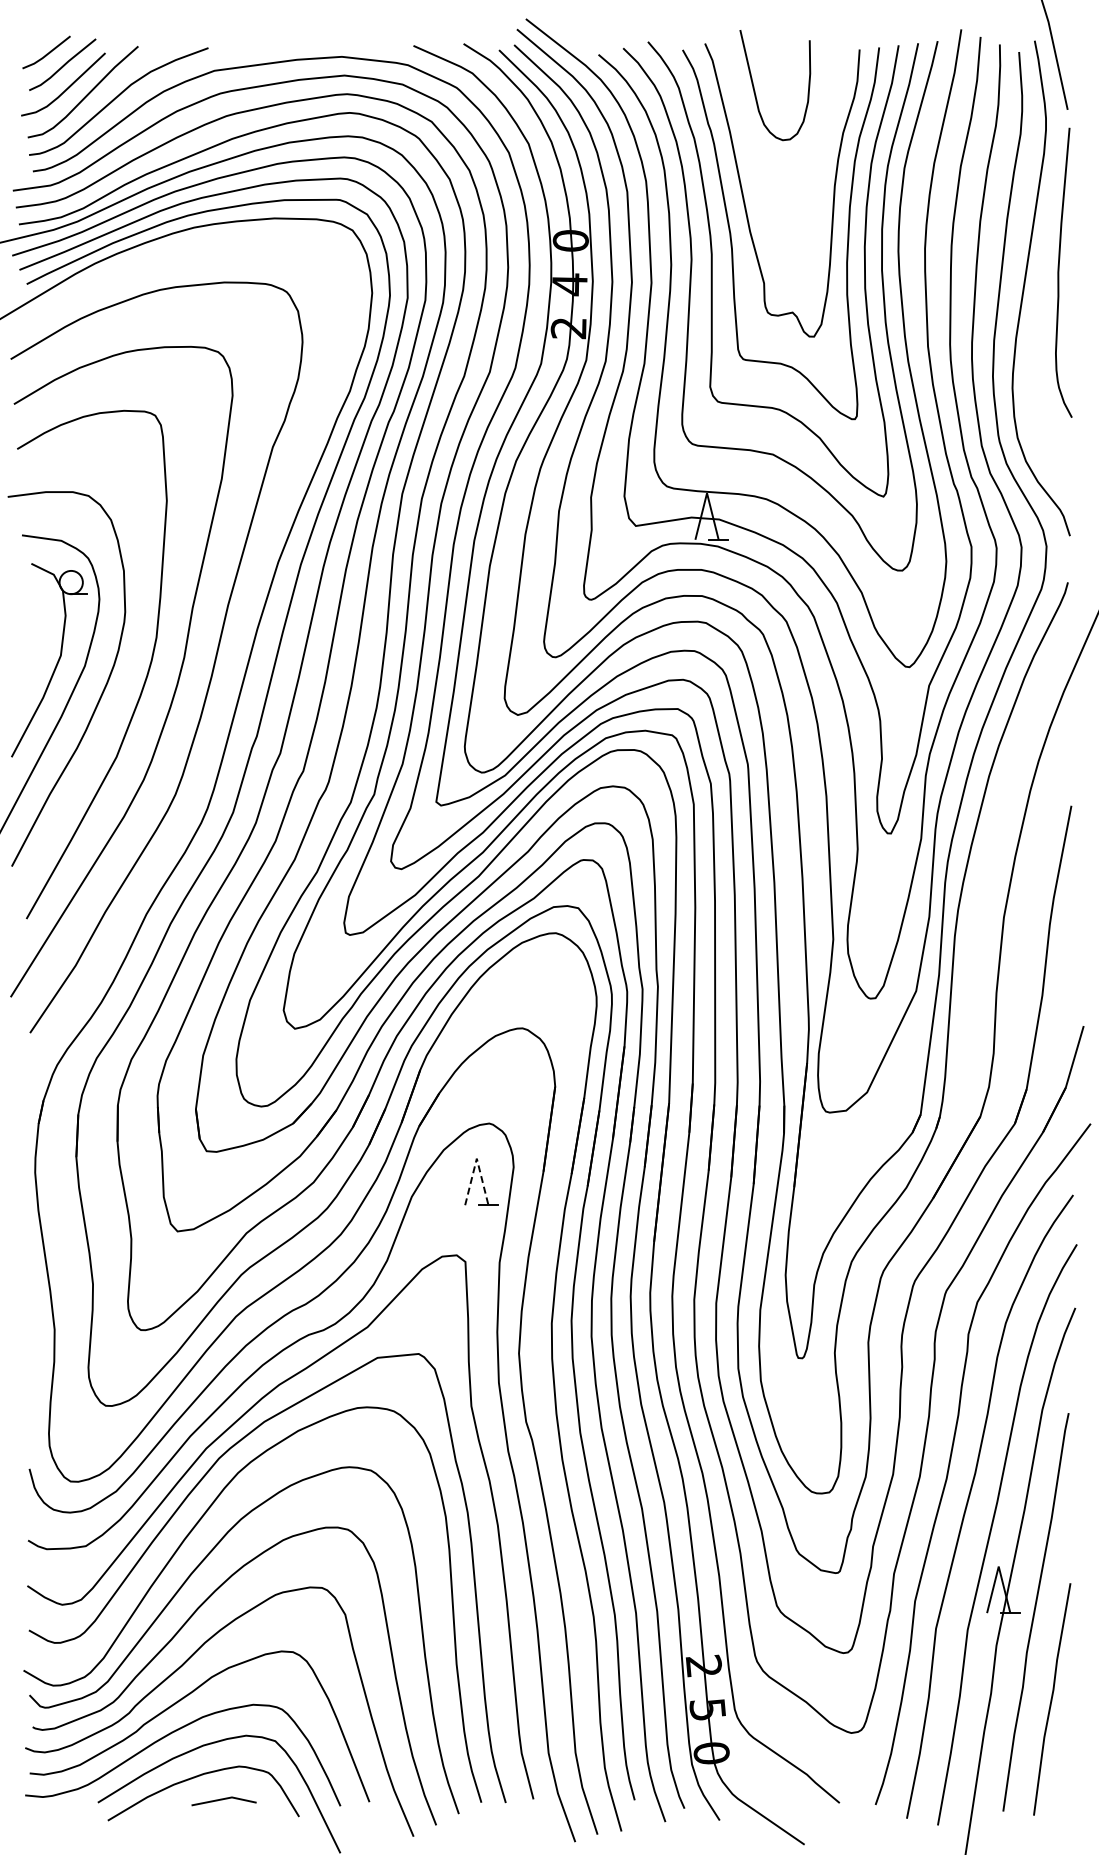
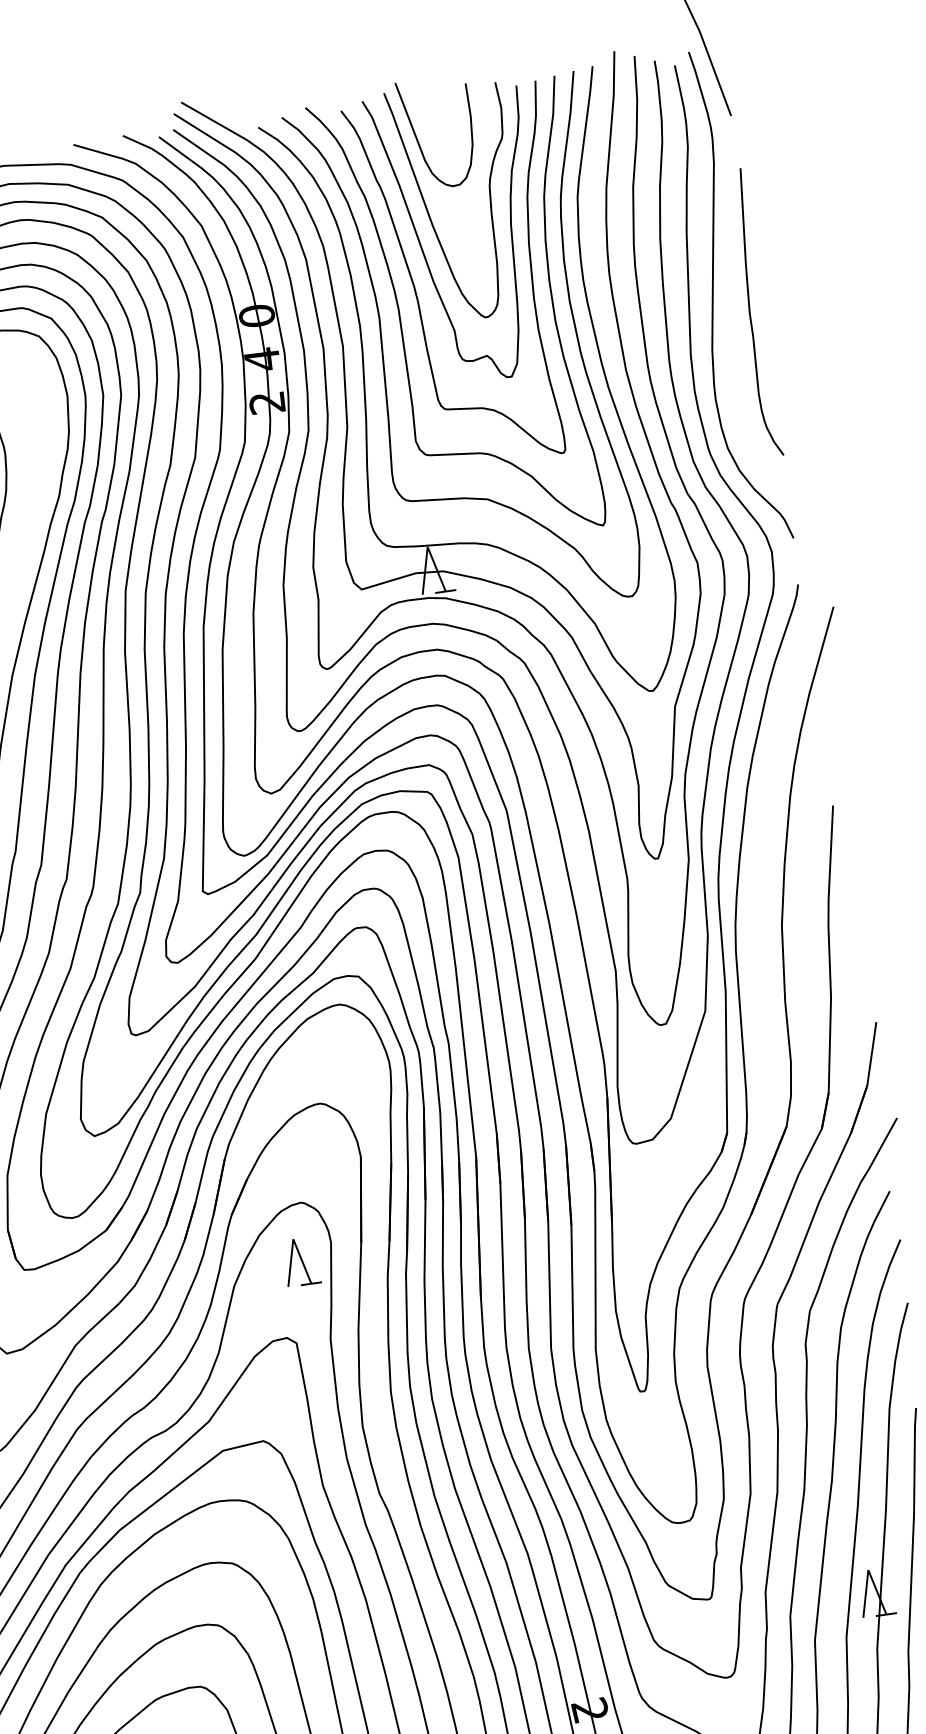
curve: (755, 161) -> (428, 211), added
curve: (1059, 272) -> (750, 313), moved
line: (476, 1158) -> (292, 1239), dashed -> solid

